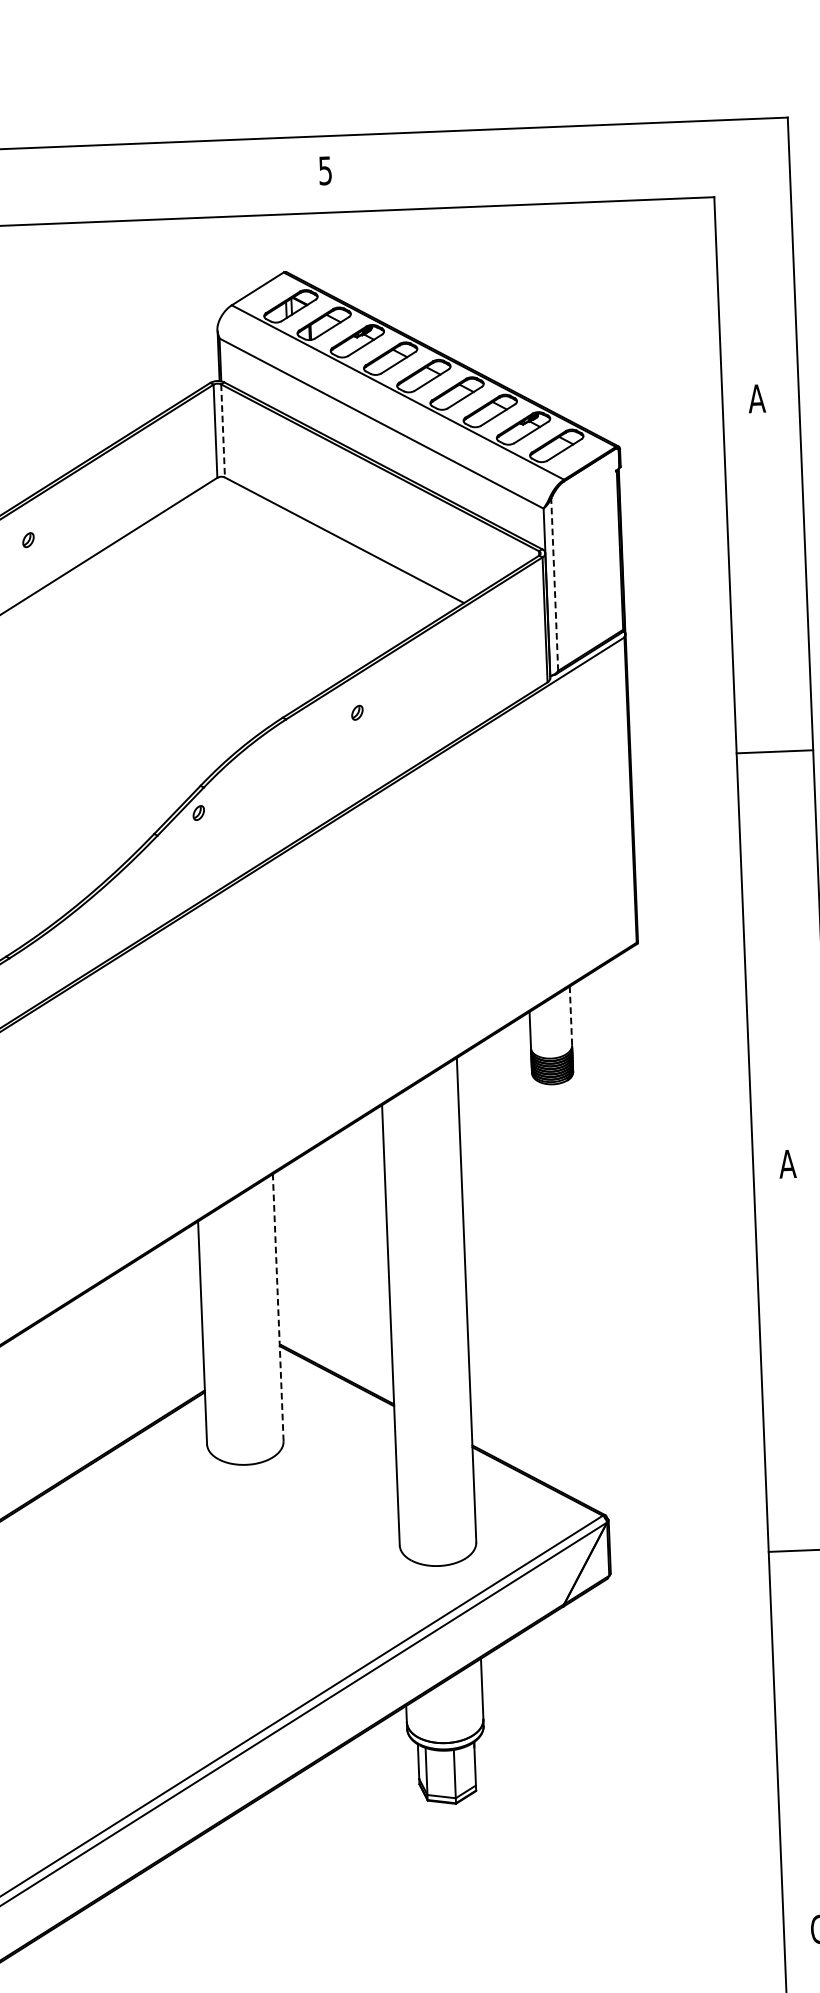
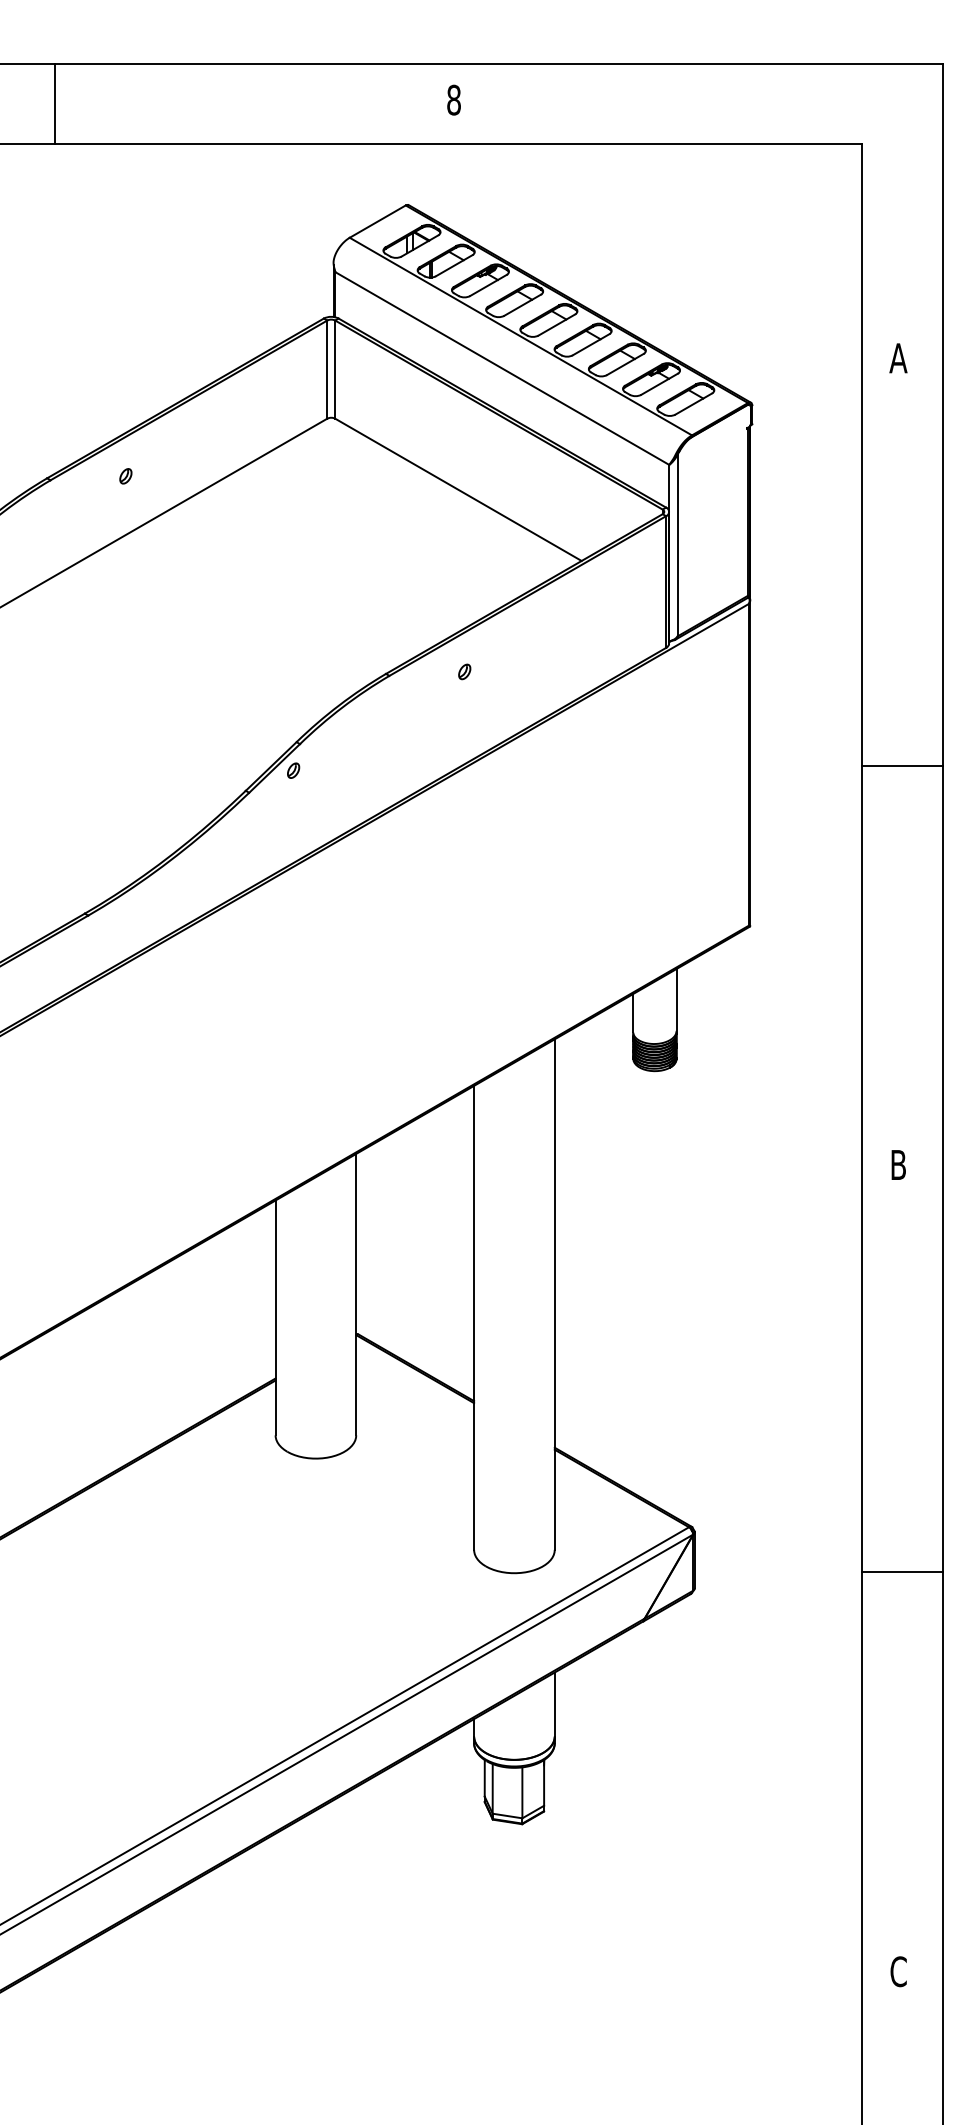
text: (324, 170) -> (453, 99), 5 -> 8
line: (223, 431) -> (335, 370), dashed -> solid
line: (554, 584) -> (677, 545), dashed -> solid
line: (774, 751) -> (902, 765), moved
line: (570, 1015) -> (676, 999), dashed -> solid
text: (787, 1163) -> (898, 1164), A -> B
line: (278, 1307) -> (356, 1294), dashed -> solid

